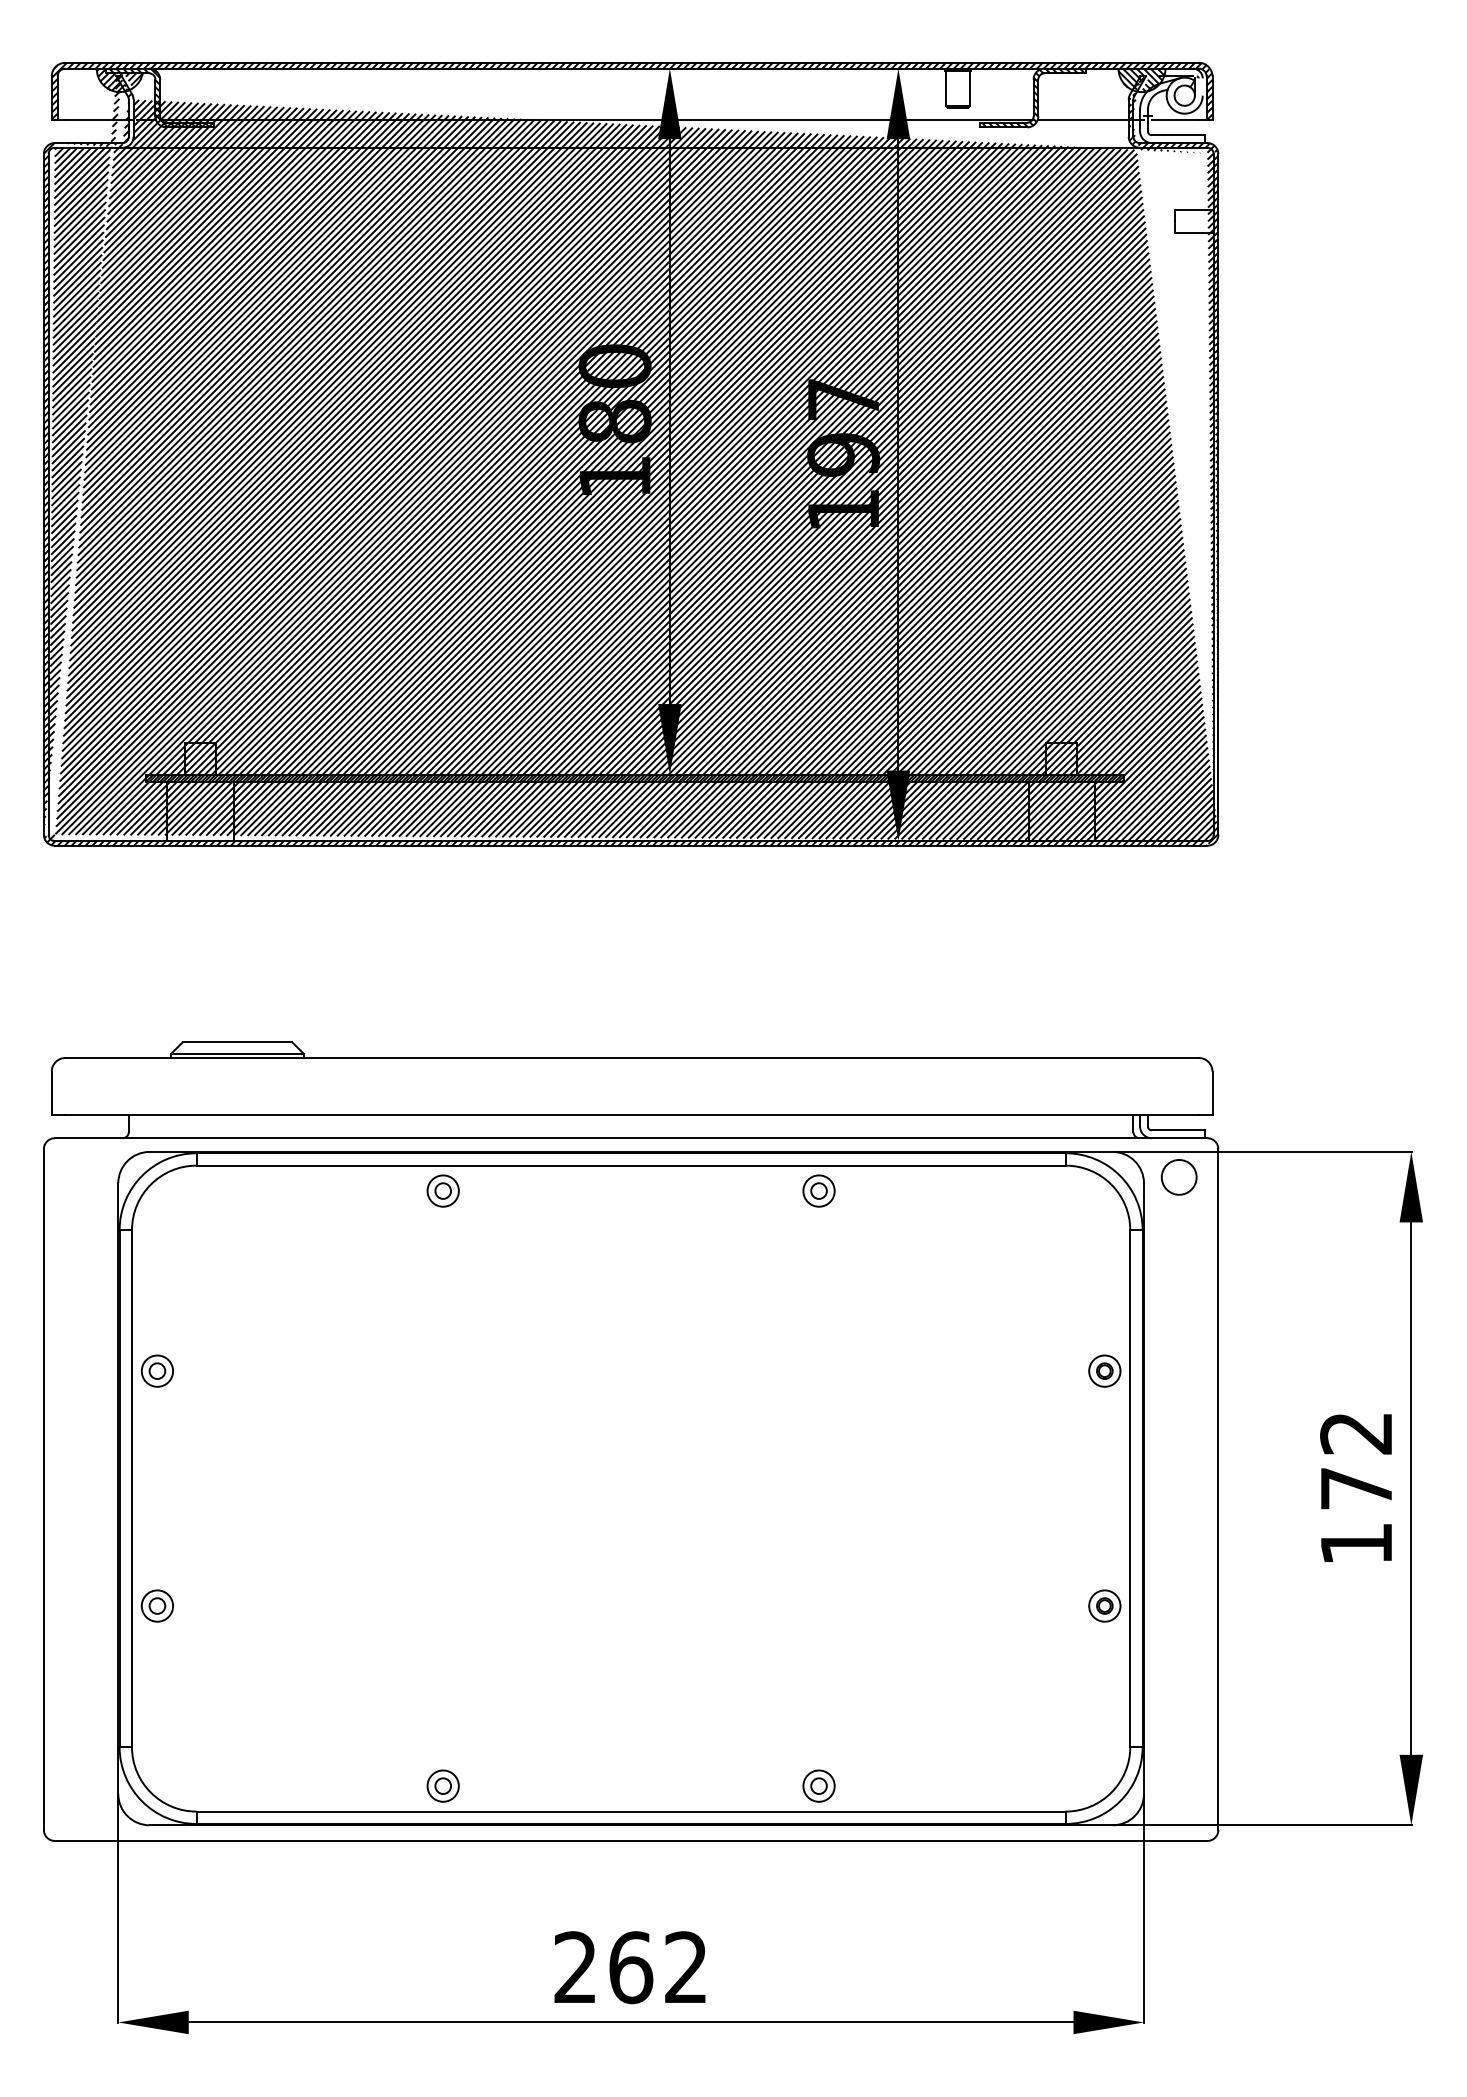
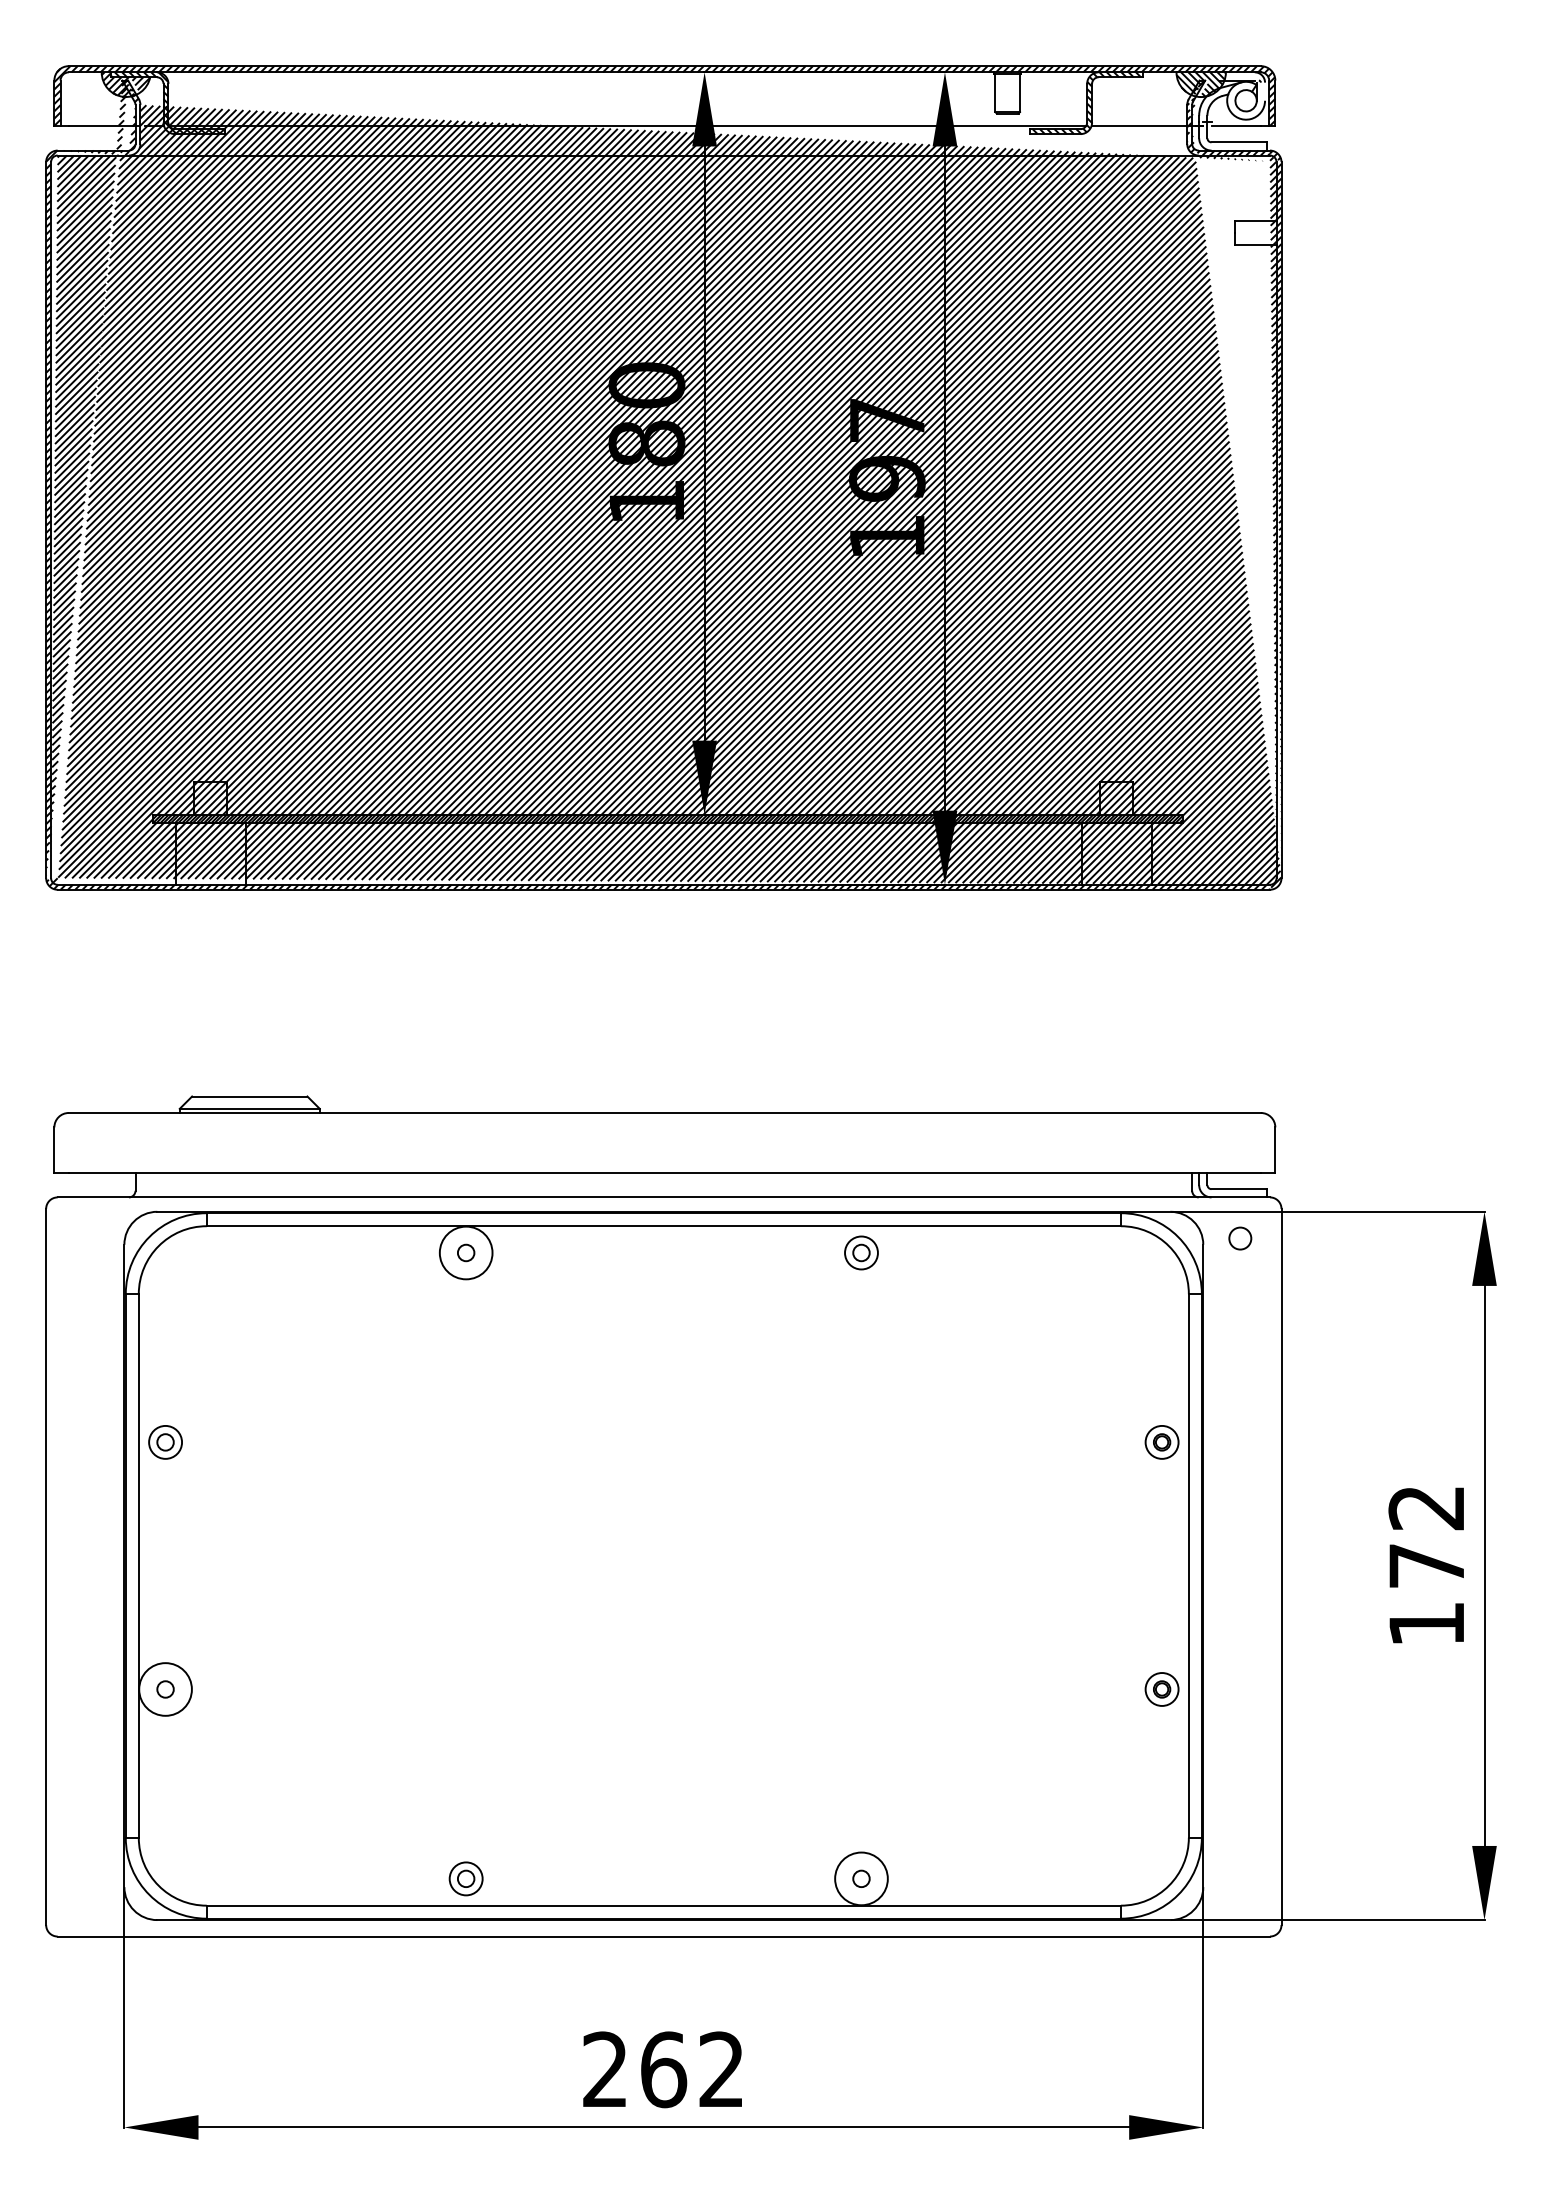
circle: (1179, 1177) -> (1240, 1238), size x0.6
circle: (442, 1190) -> (465, 1252), size x1.6
circle: (157, 1606) -> (165, 1689), size x1.6
circle: (819, 1785) -> (861, 1878), size x1.6

